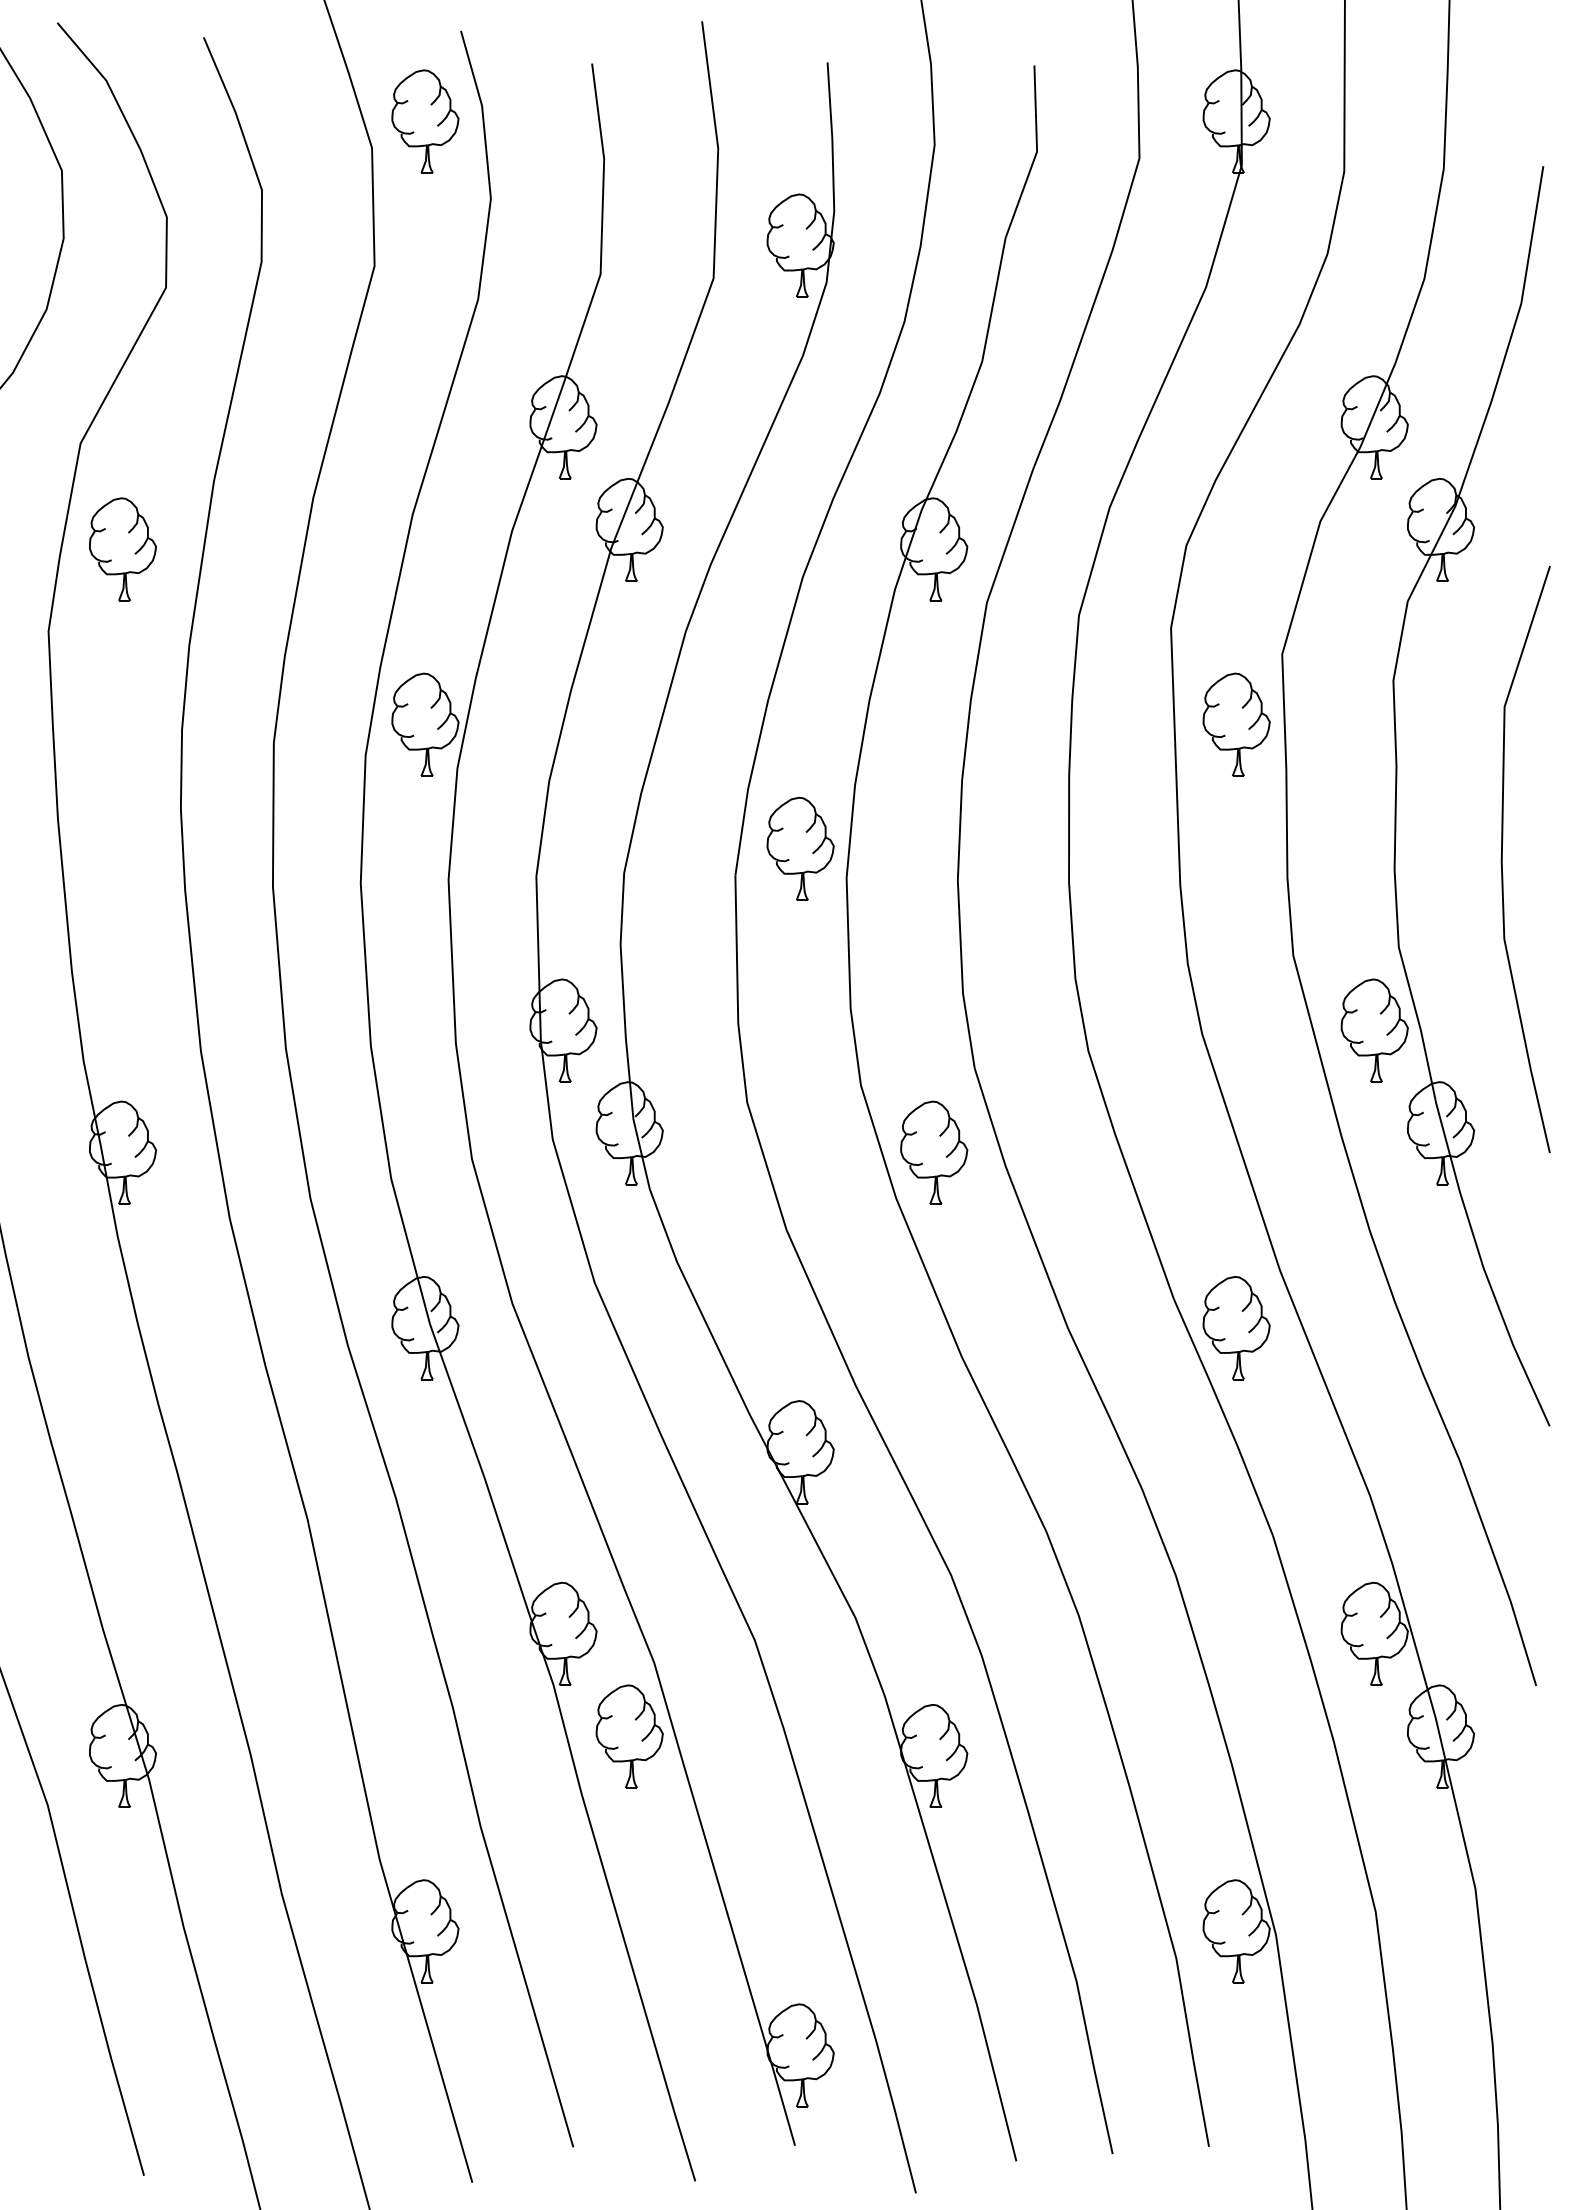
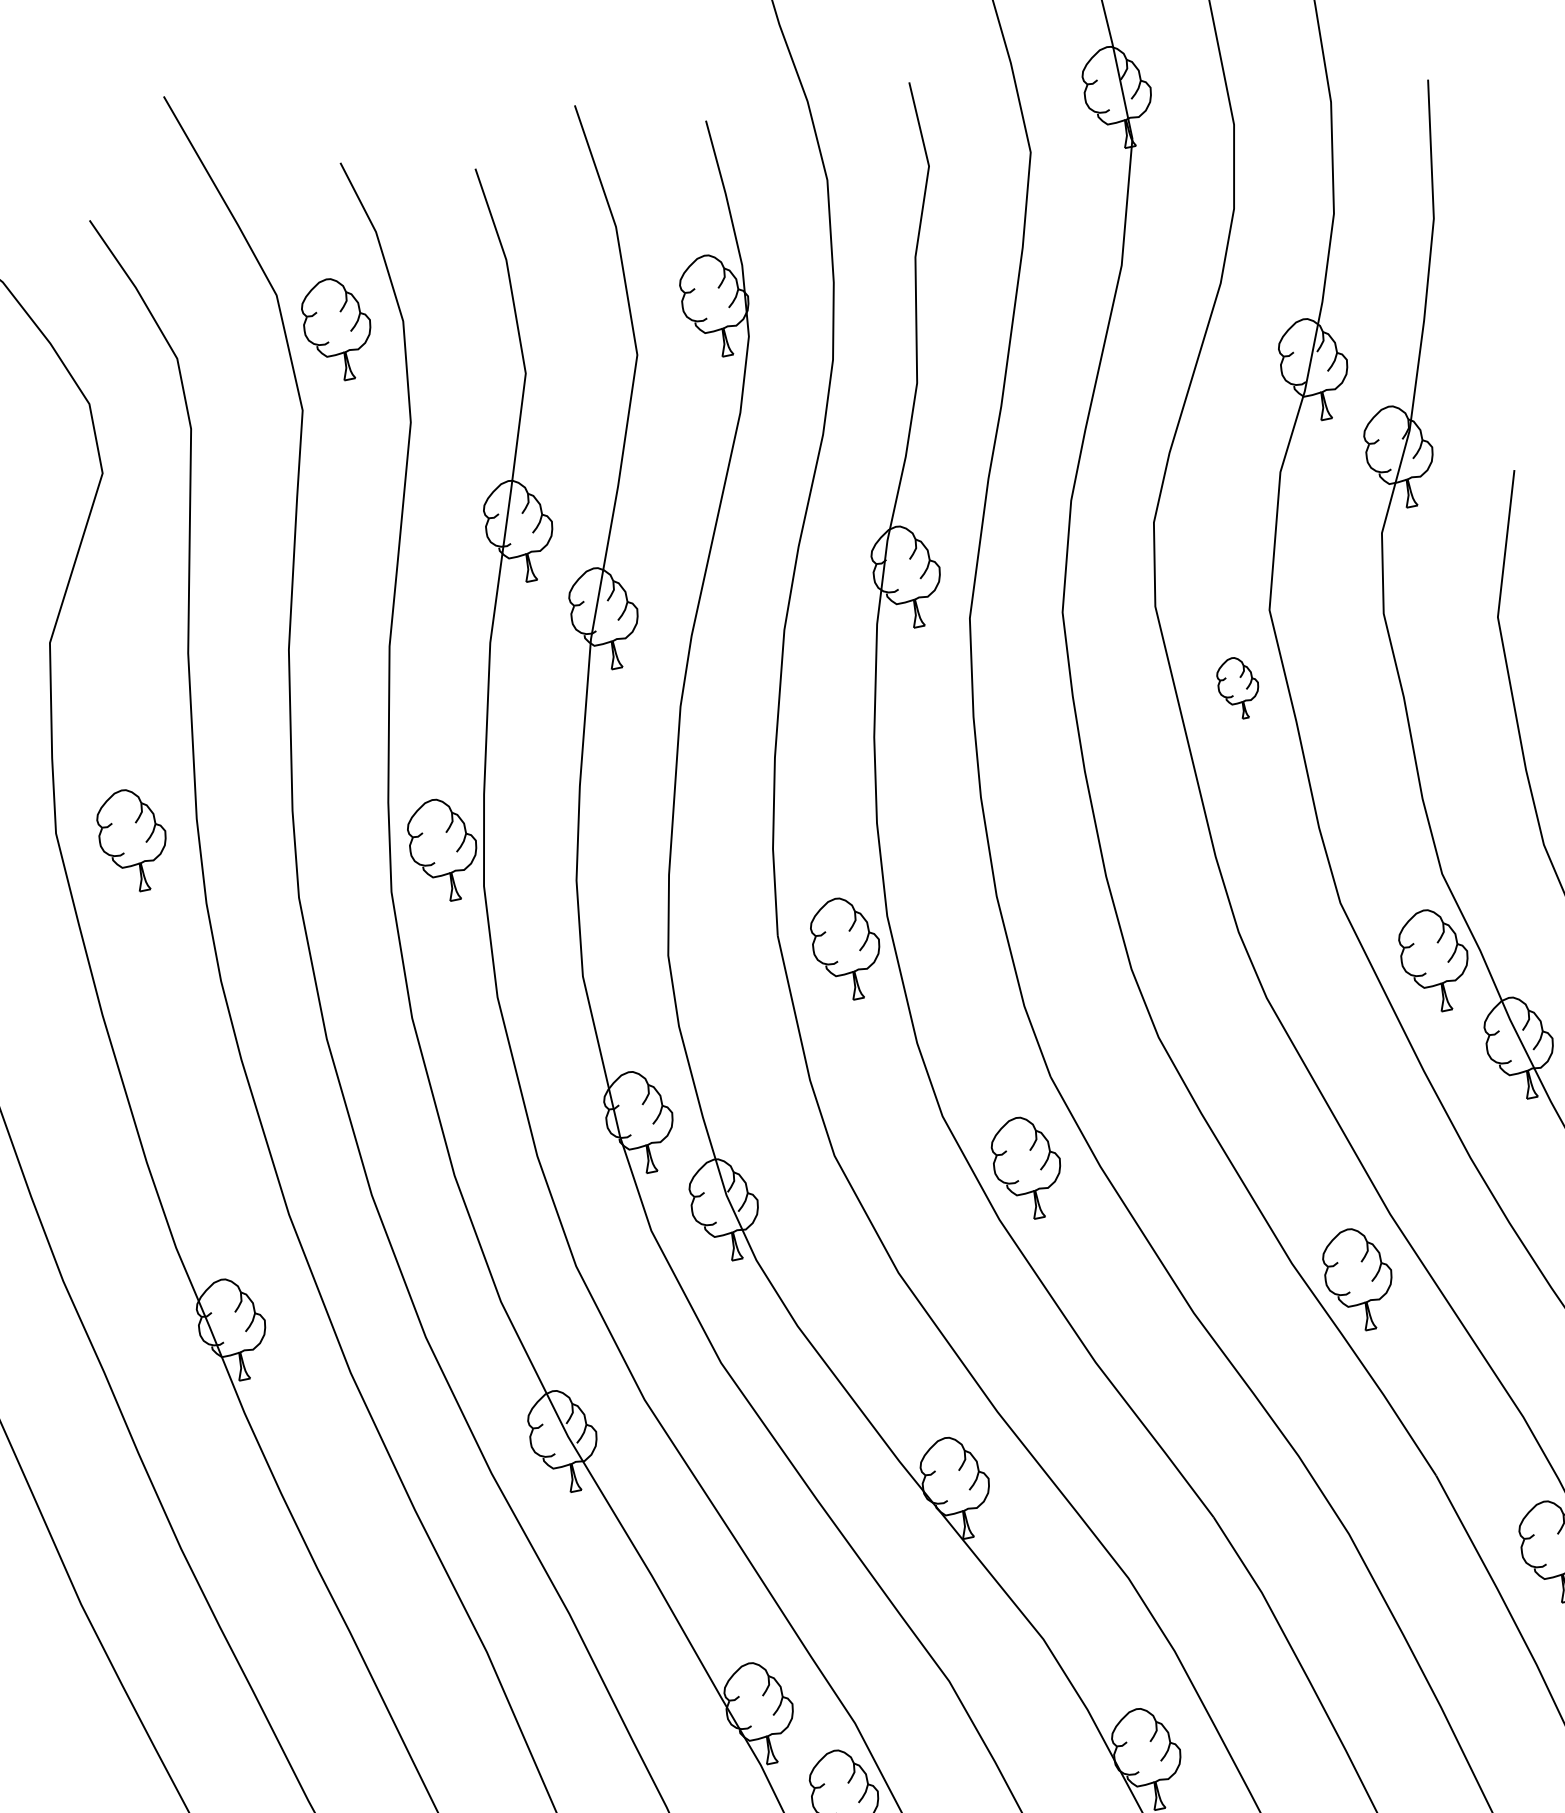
part: (425, 121) -> (338, 329), moved
part: (122, 549) -> (132, 840), moved
part: (1236, 724) -> (1238, 687), size x0.6
part: (800, 848) -> (846, 948), moved

